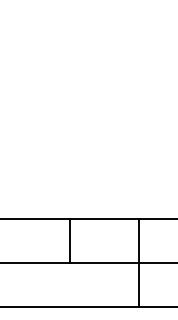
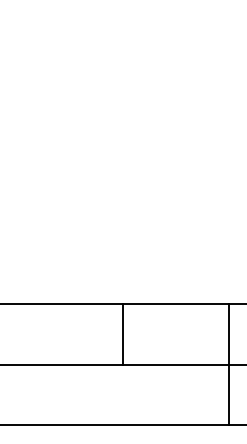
line: (69, 241) -> (122, 334), moved
line: (139, 262) -> (228, 364), moved

